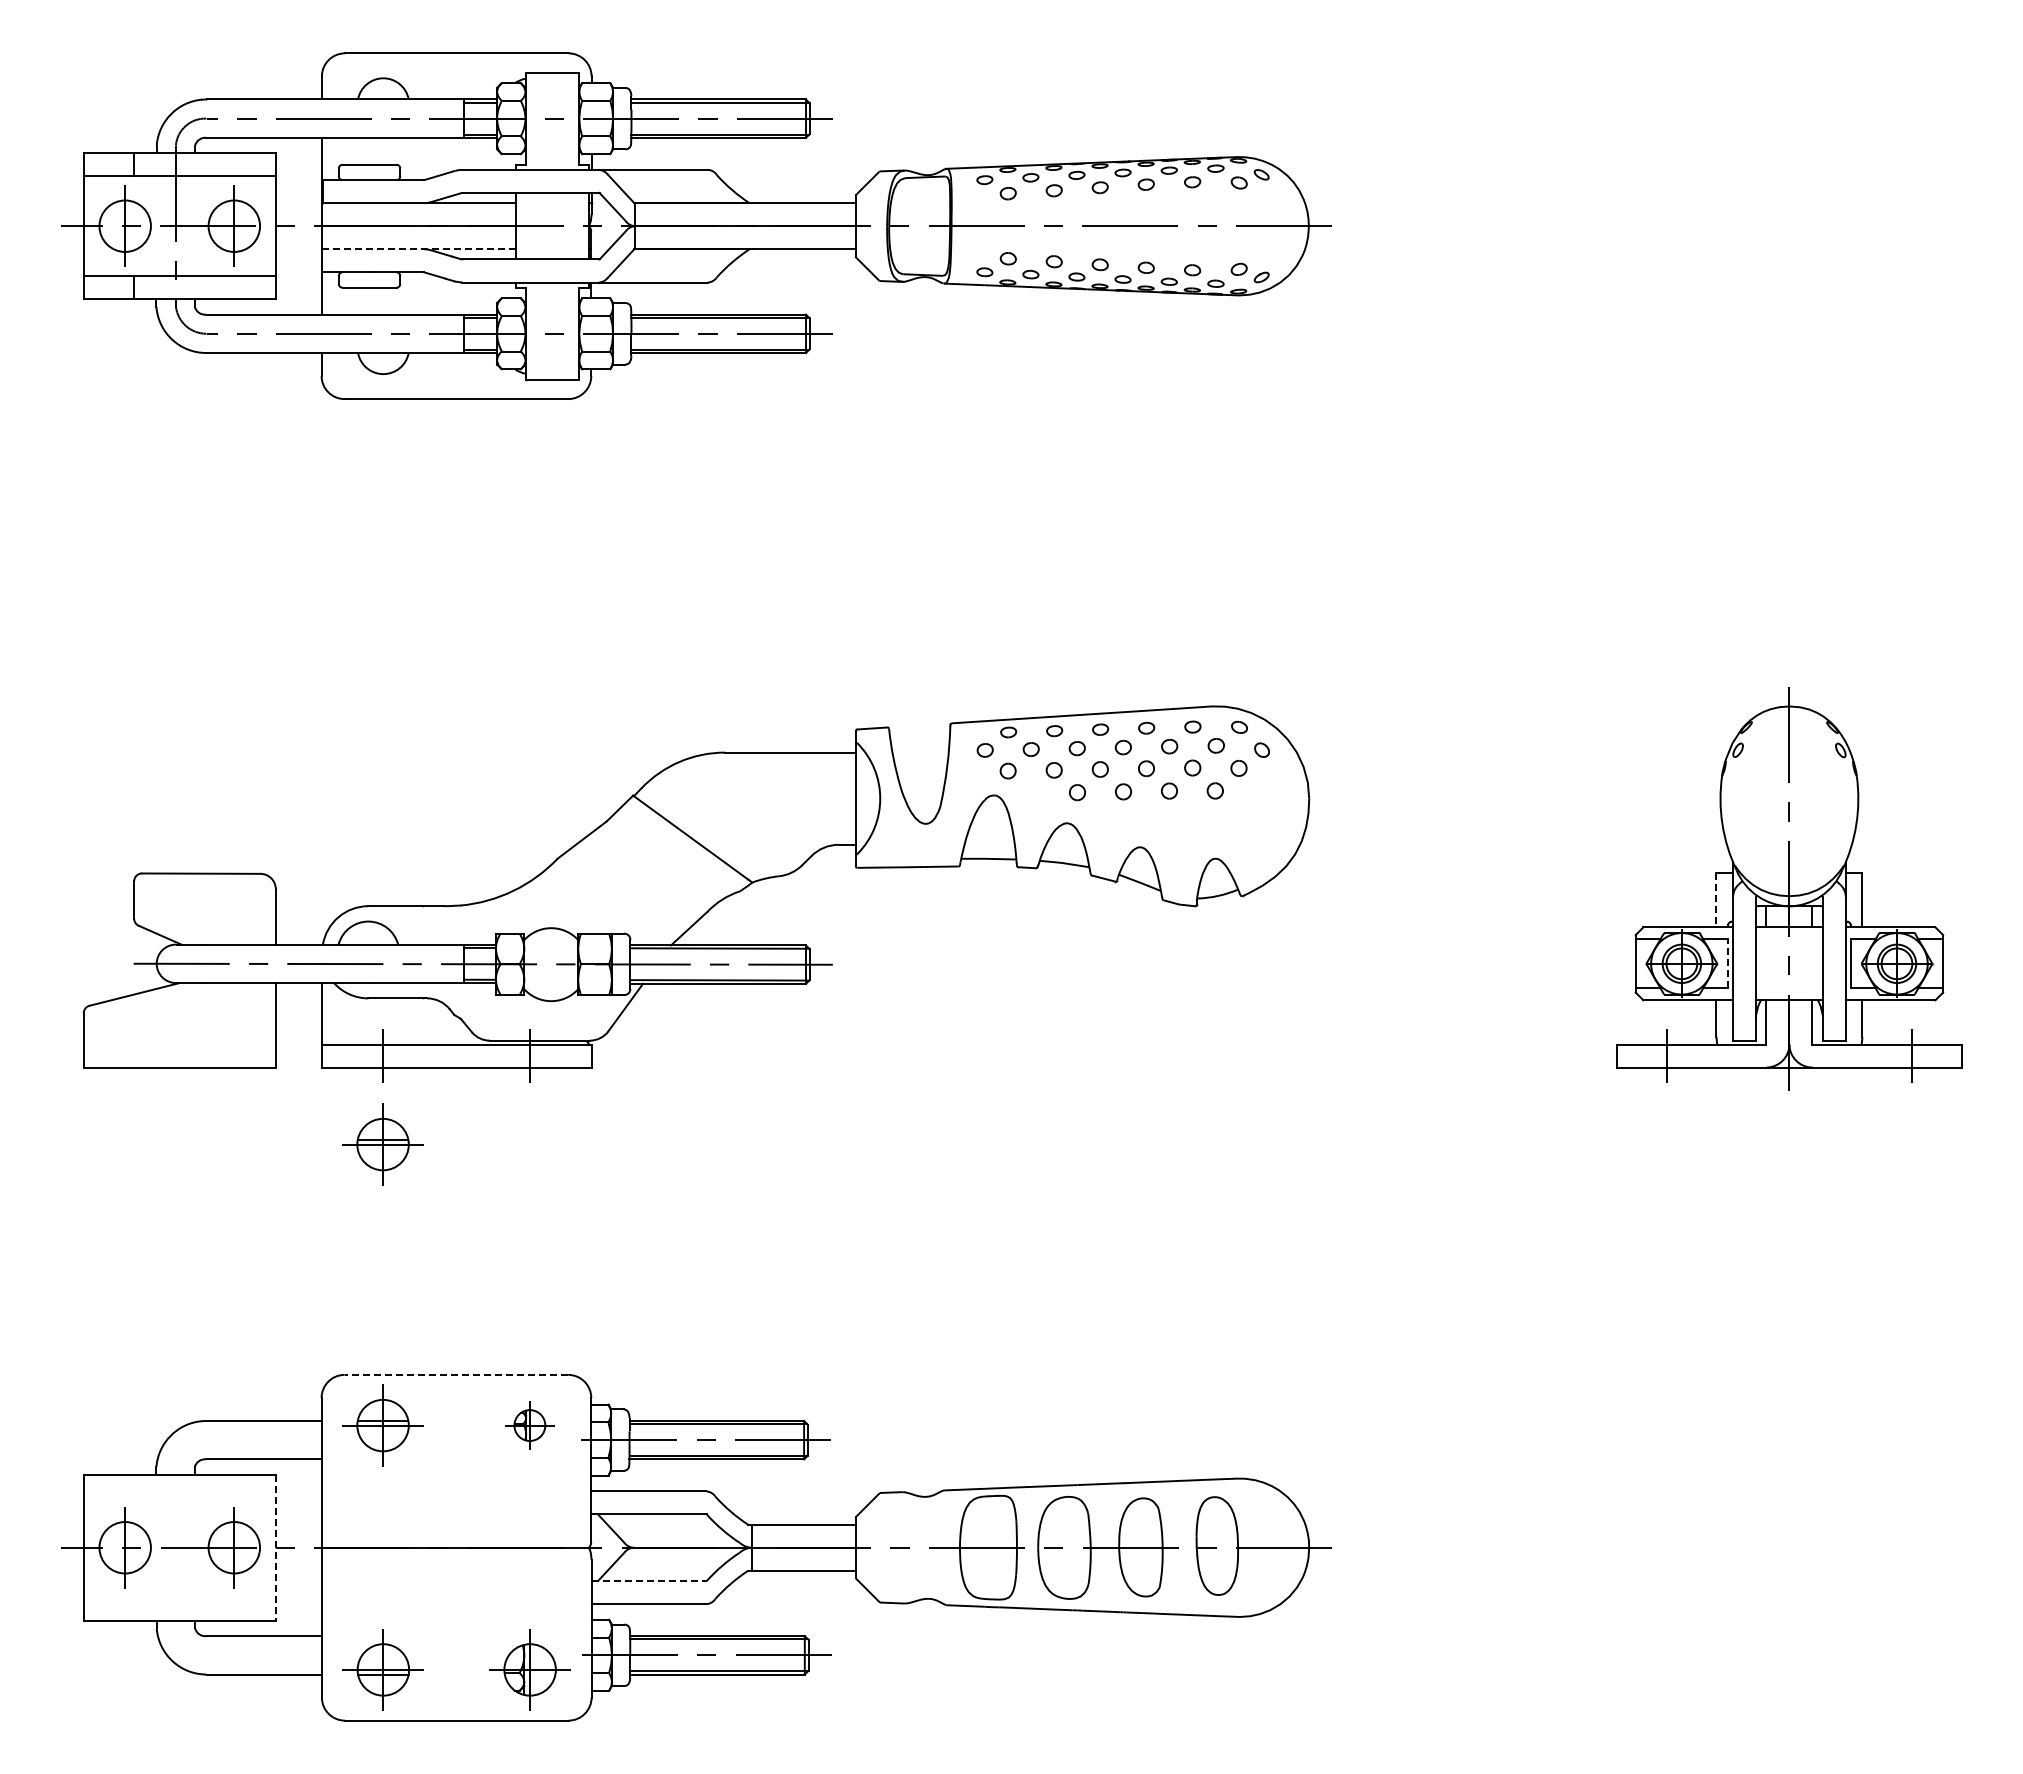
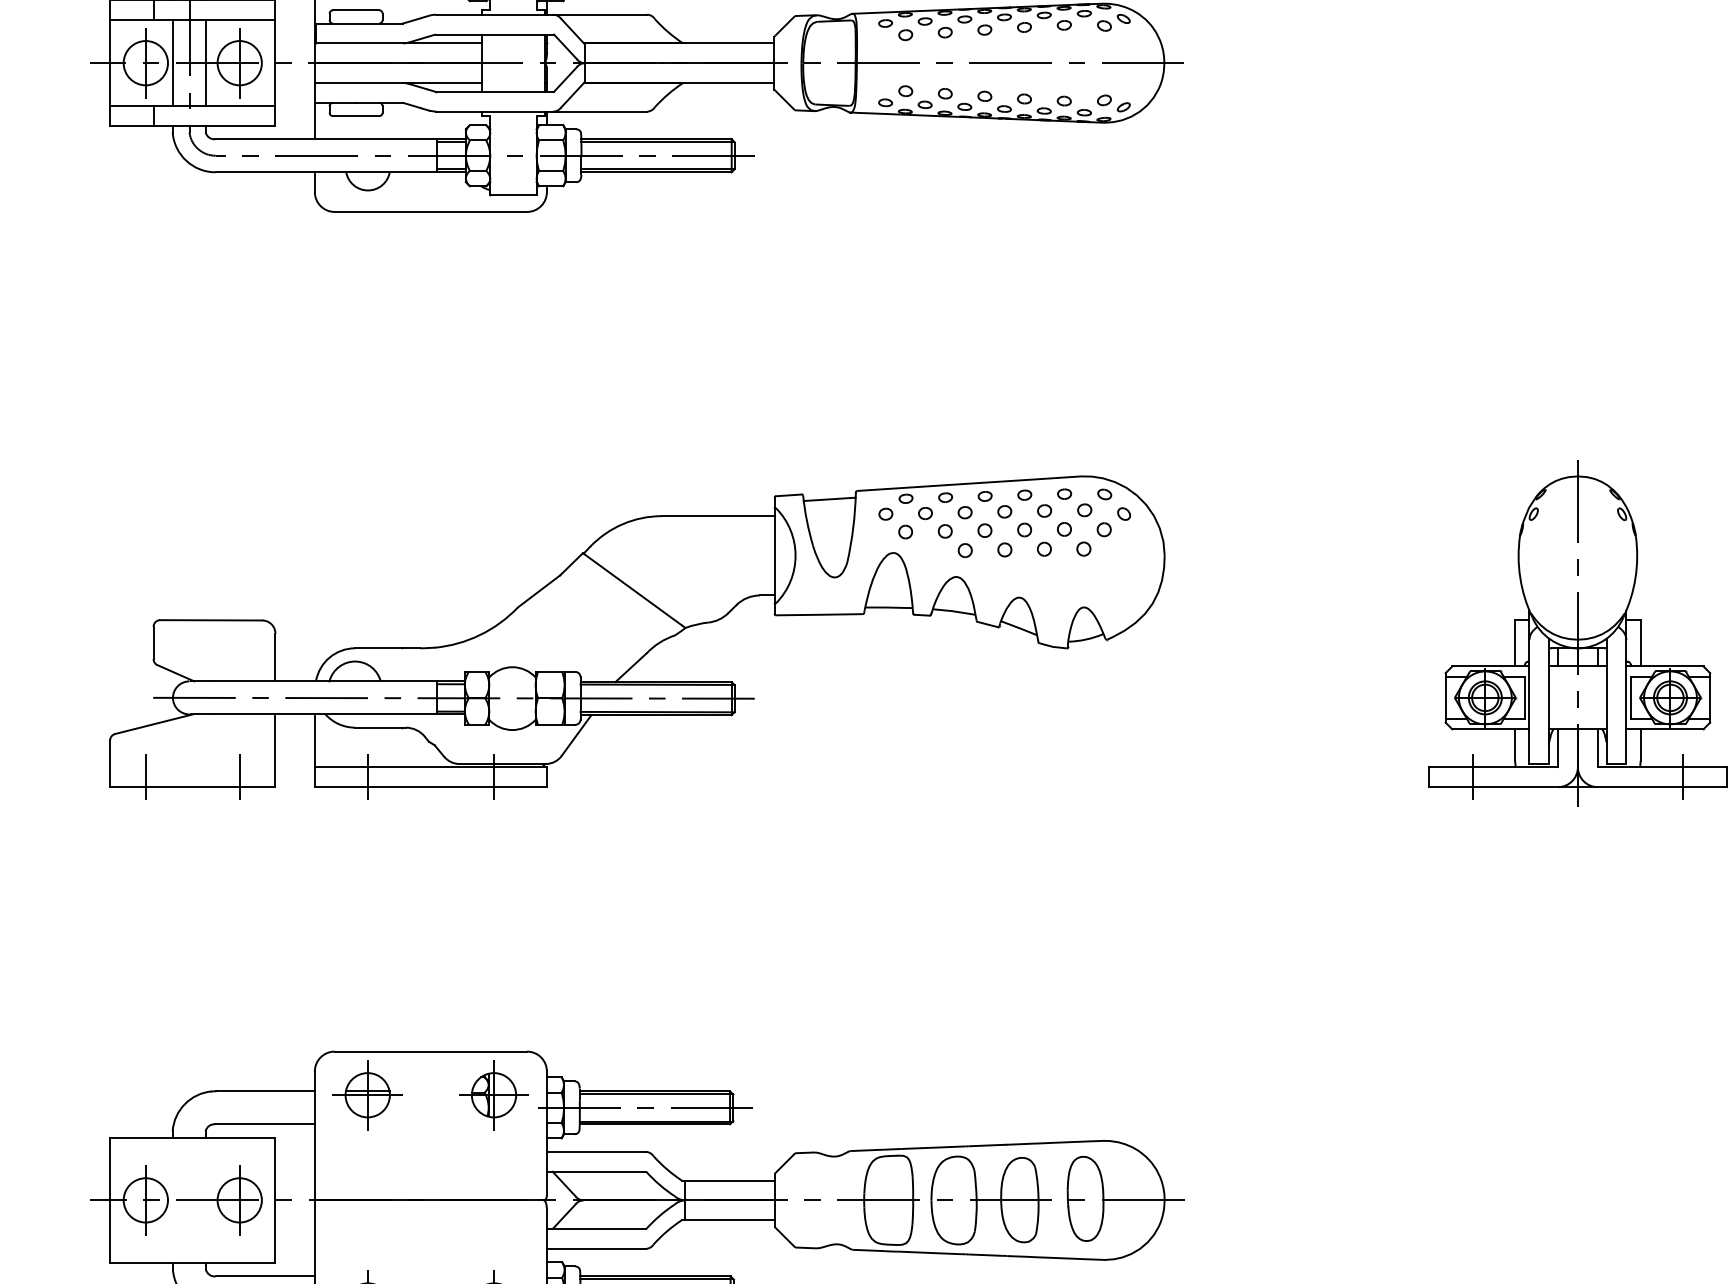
line: (156, 226) -> (172, 63), added
line: (195, 226) -> (206, 63), added
line: (419, 249) -> (399, 83), dashed -> solid
line: (919, 733) -> (829, 499), added
line: (1716, 900) -> (1515, 643), dashed -> solid
line: (1727, 963) -> (1524, 697), dashed -> solid
line: (125, 1055) -> (146, 776), added
line: (234, 1055) -> (239, 776), added
part: (382, 1144) -> (367, 853), removed
line: (456, 1374) -> (430, 1051), dashed -> solid
part: (529, 1425) -> (493, 1095), size x1.67
line: (275, 1547) -> (275, 1200), dashed -> solid
line: (648, 1581) -> (596, 1229), dashed -> solid

